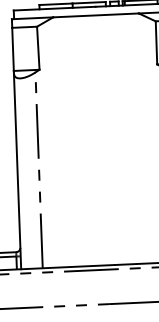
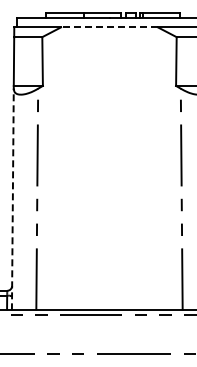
line: (95, 15) -> (108, 27), solid -> dashed
line: (17, 171) -> (12, 199), solid -> dashed

